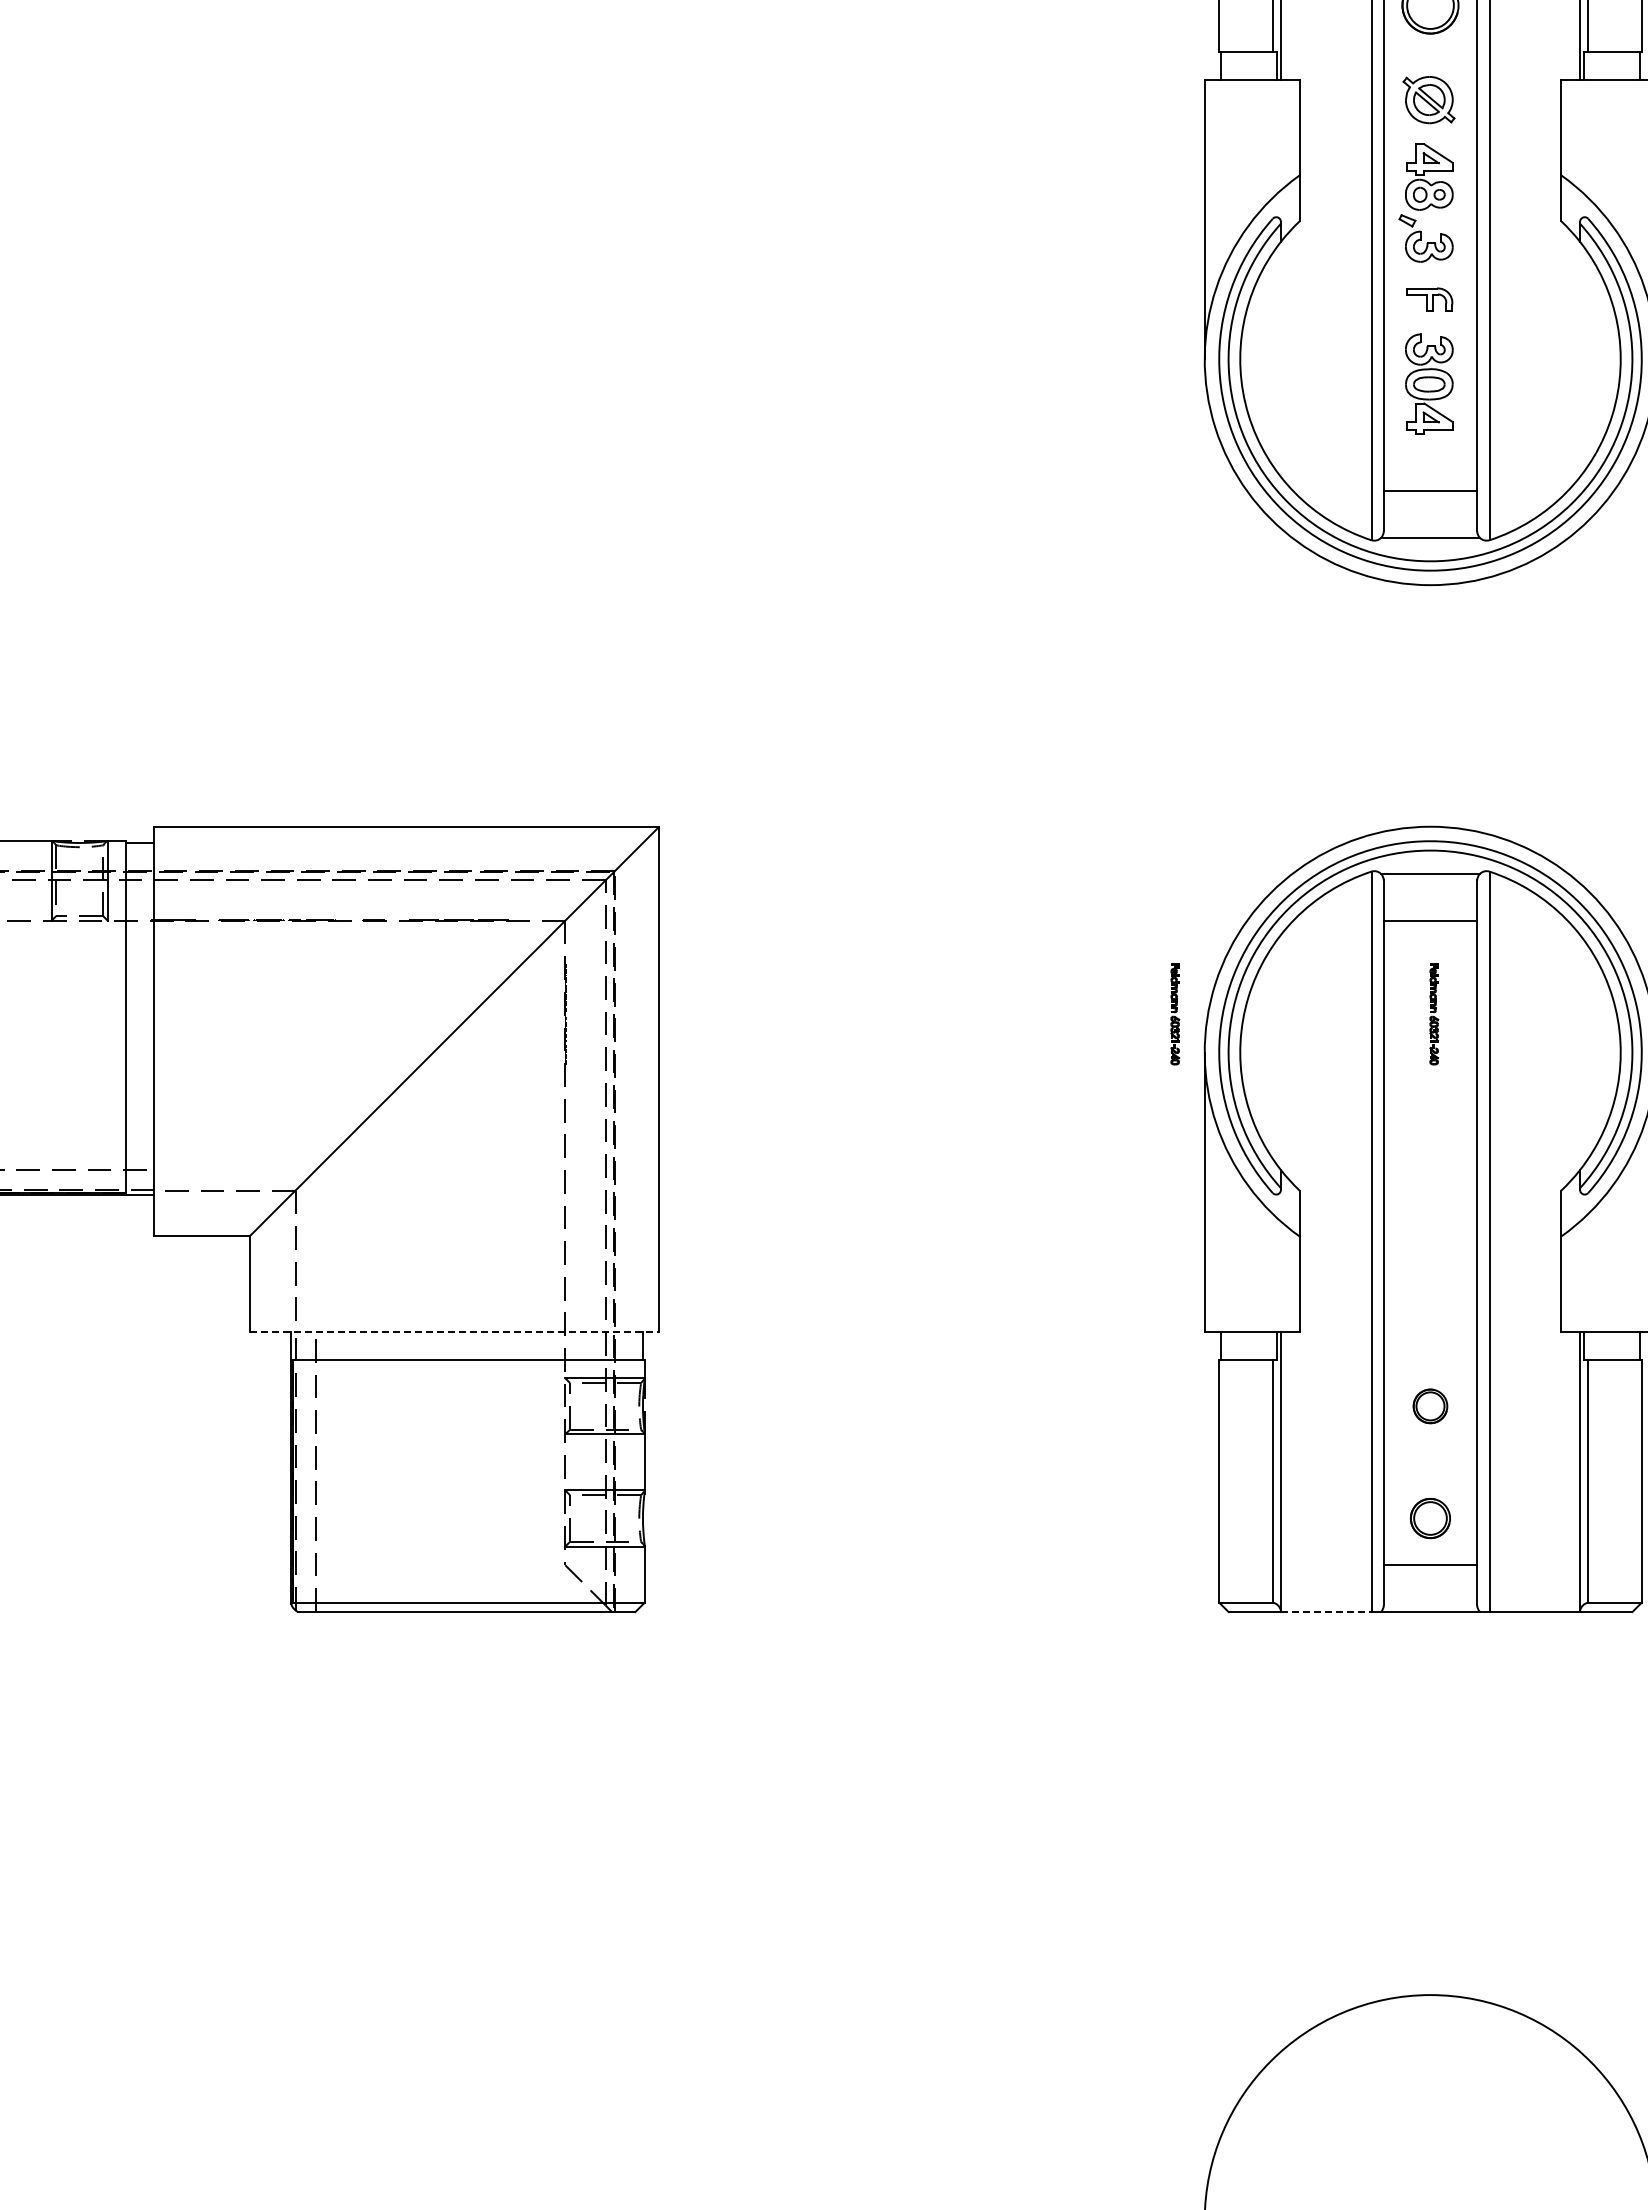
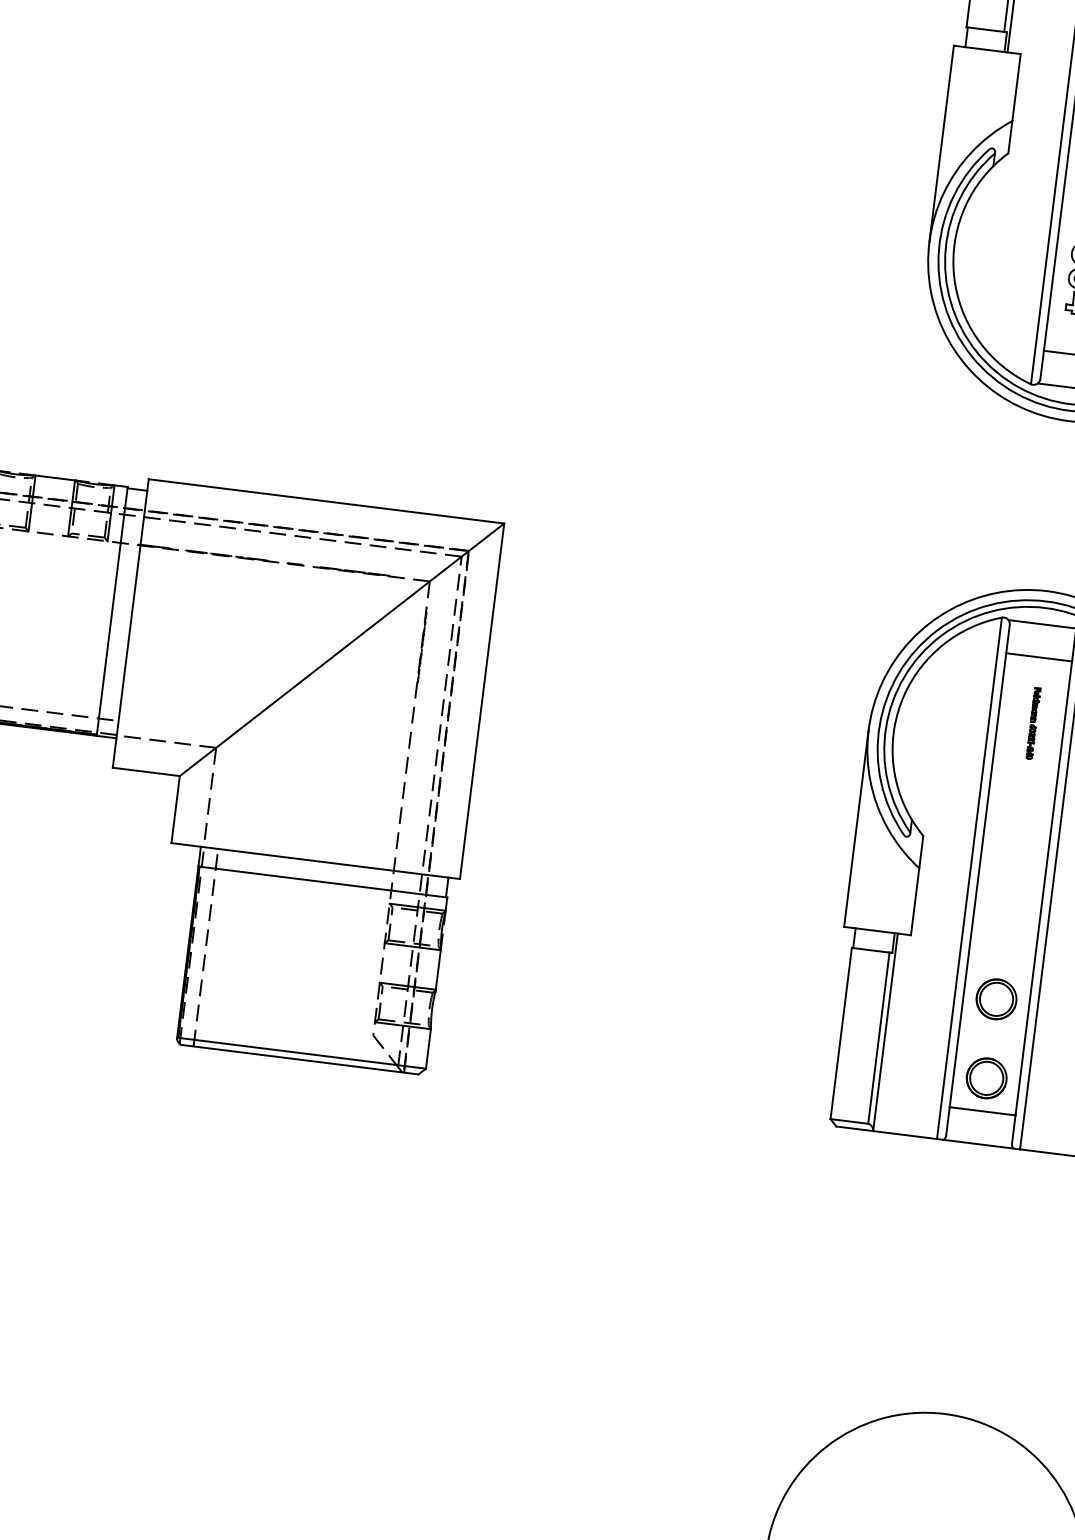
part: (1175, 1014) -> (851, 701), removed
line: (454, 1331) -> (315, 861), dashed -> solid
part: (1430, 1406) -> (996, 999), size x1.67
part: (1430, 1518) -> (986, 1078), size x1.43
line: (1326, 1612) -> (905, 1135), dashed -> solid

